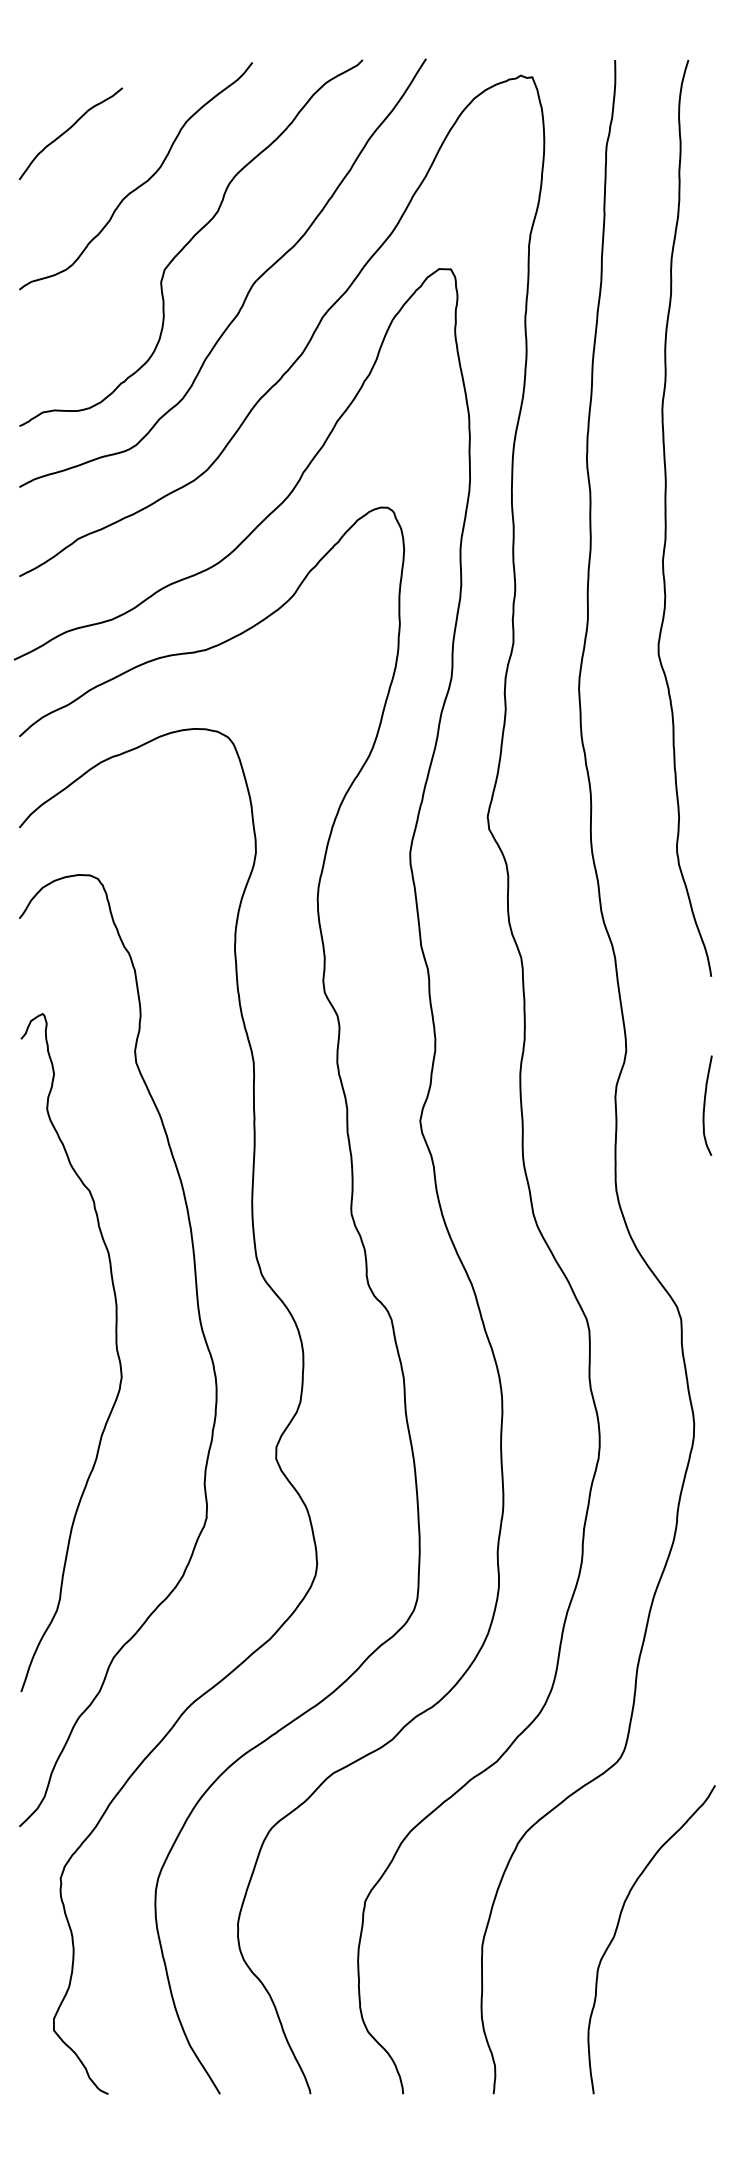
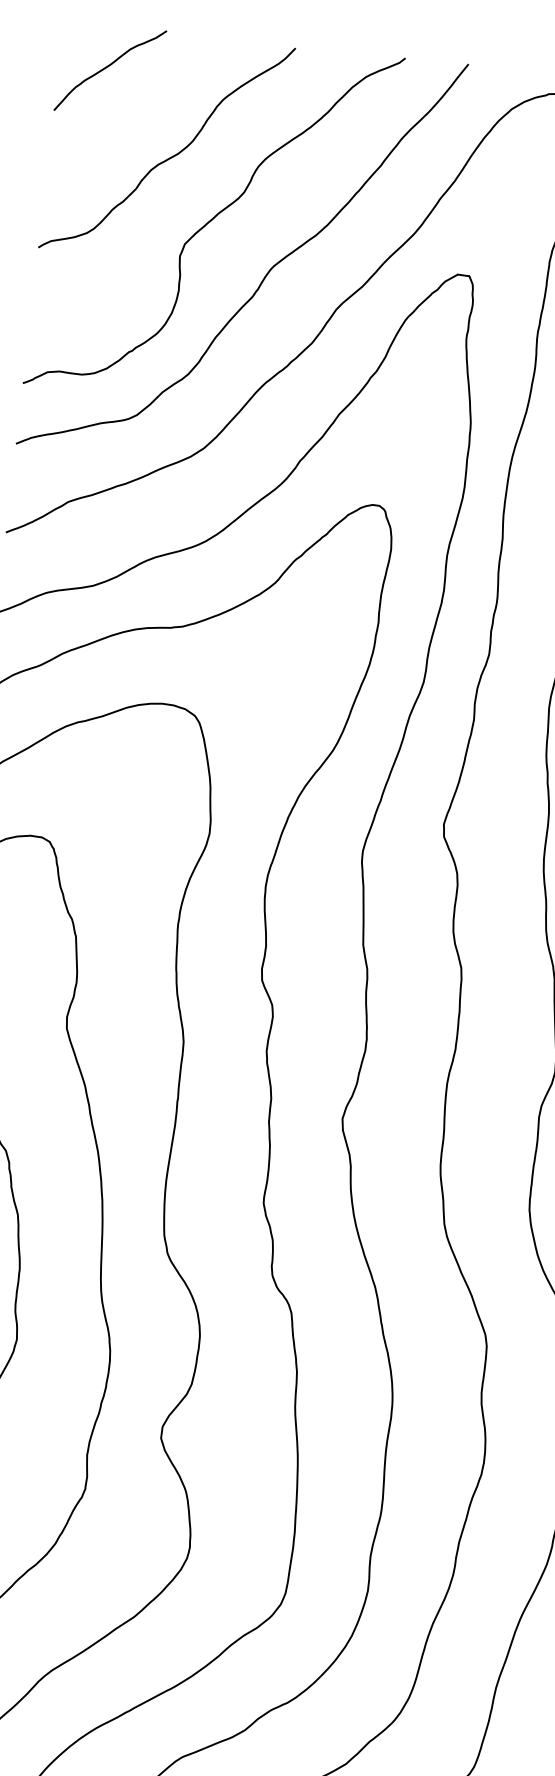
curve: (68, 130) -> (108, 67), moved

